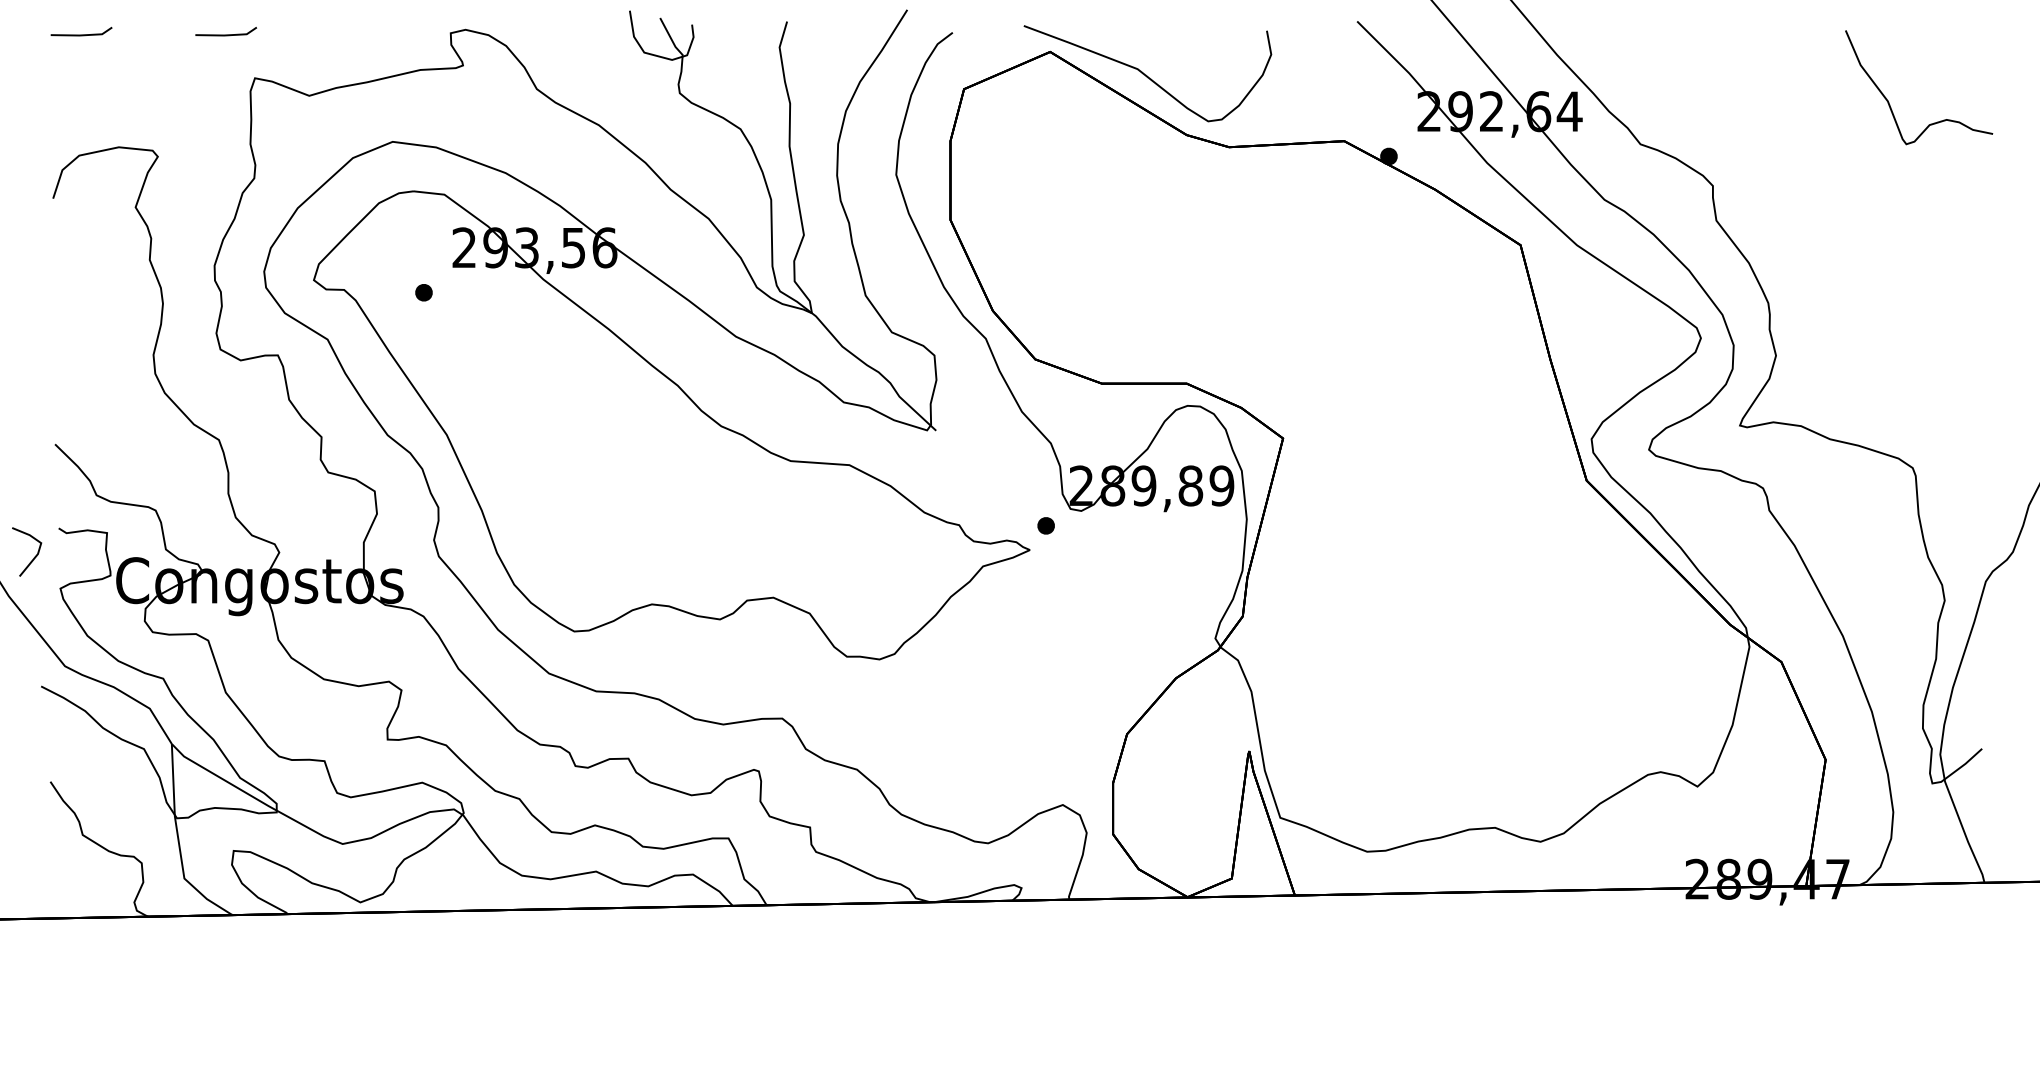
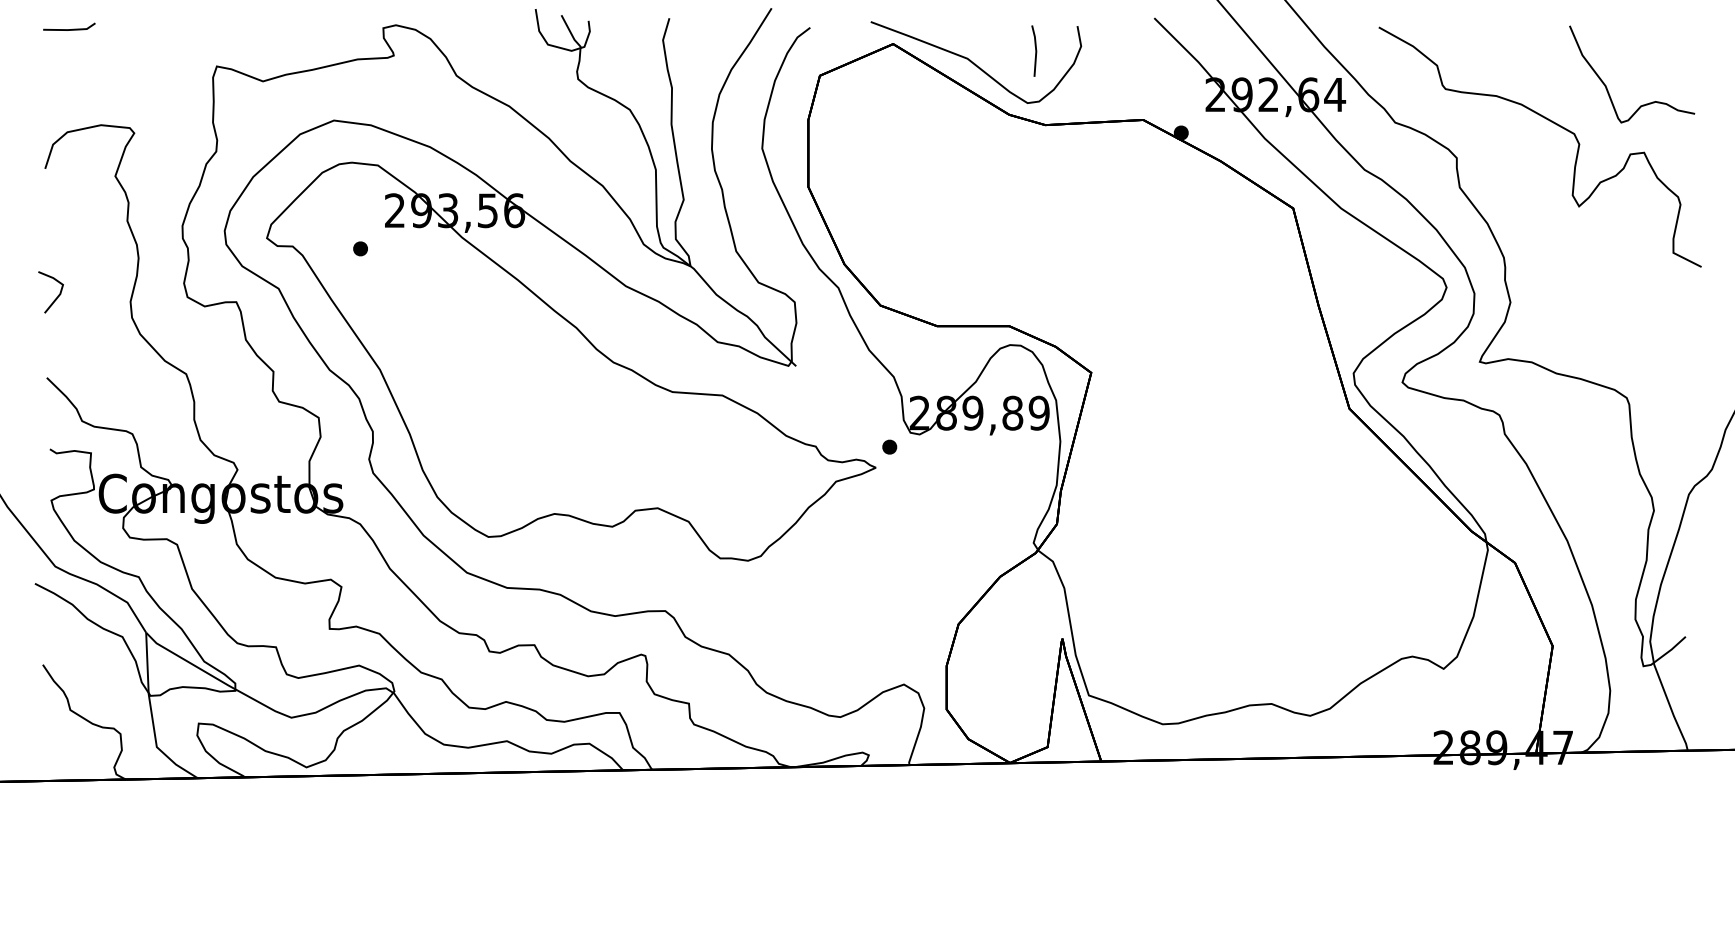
line: (226, 34) -> (192, 29), removed
line: (1217, 59) -> (1035, 50), added
curve: (1824, 144) -> (1551, 122), added
line: (34, 555) -> (57, 295), moved

